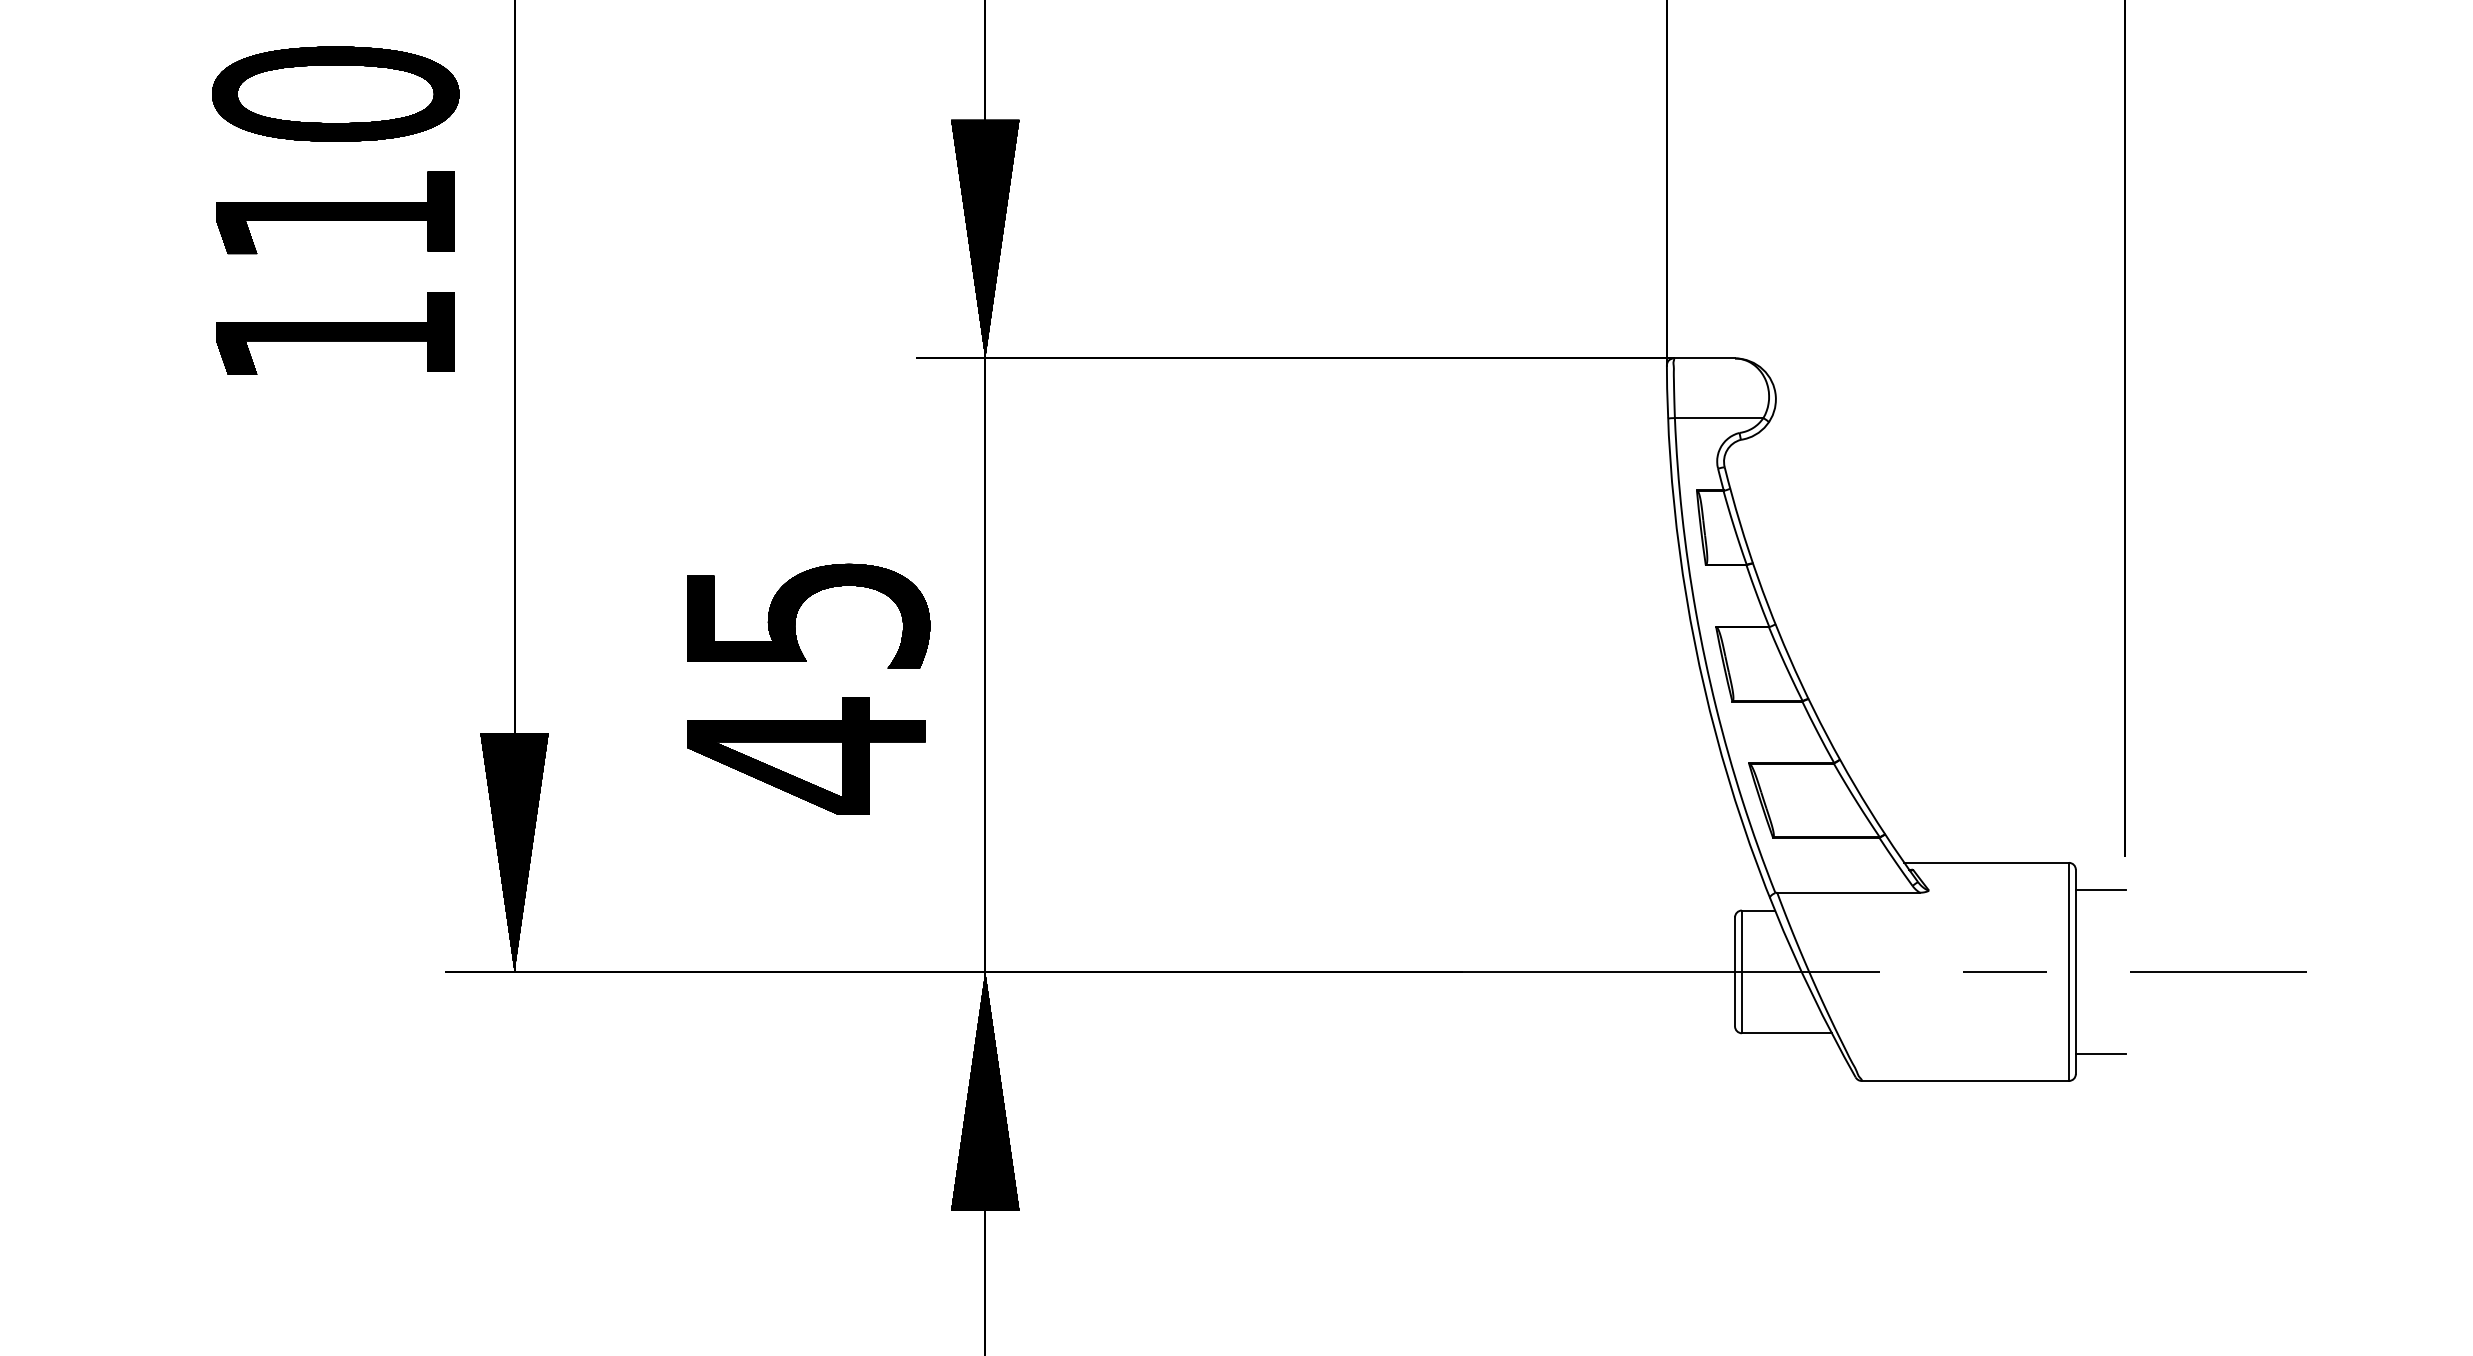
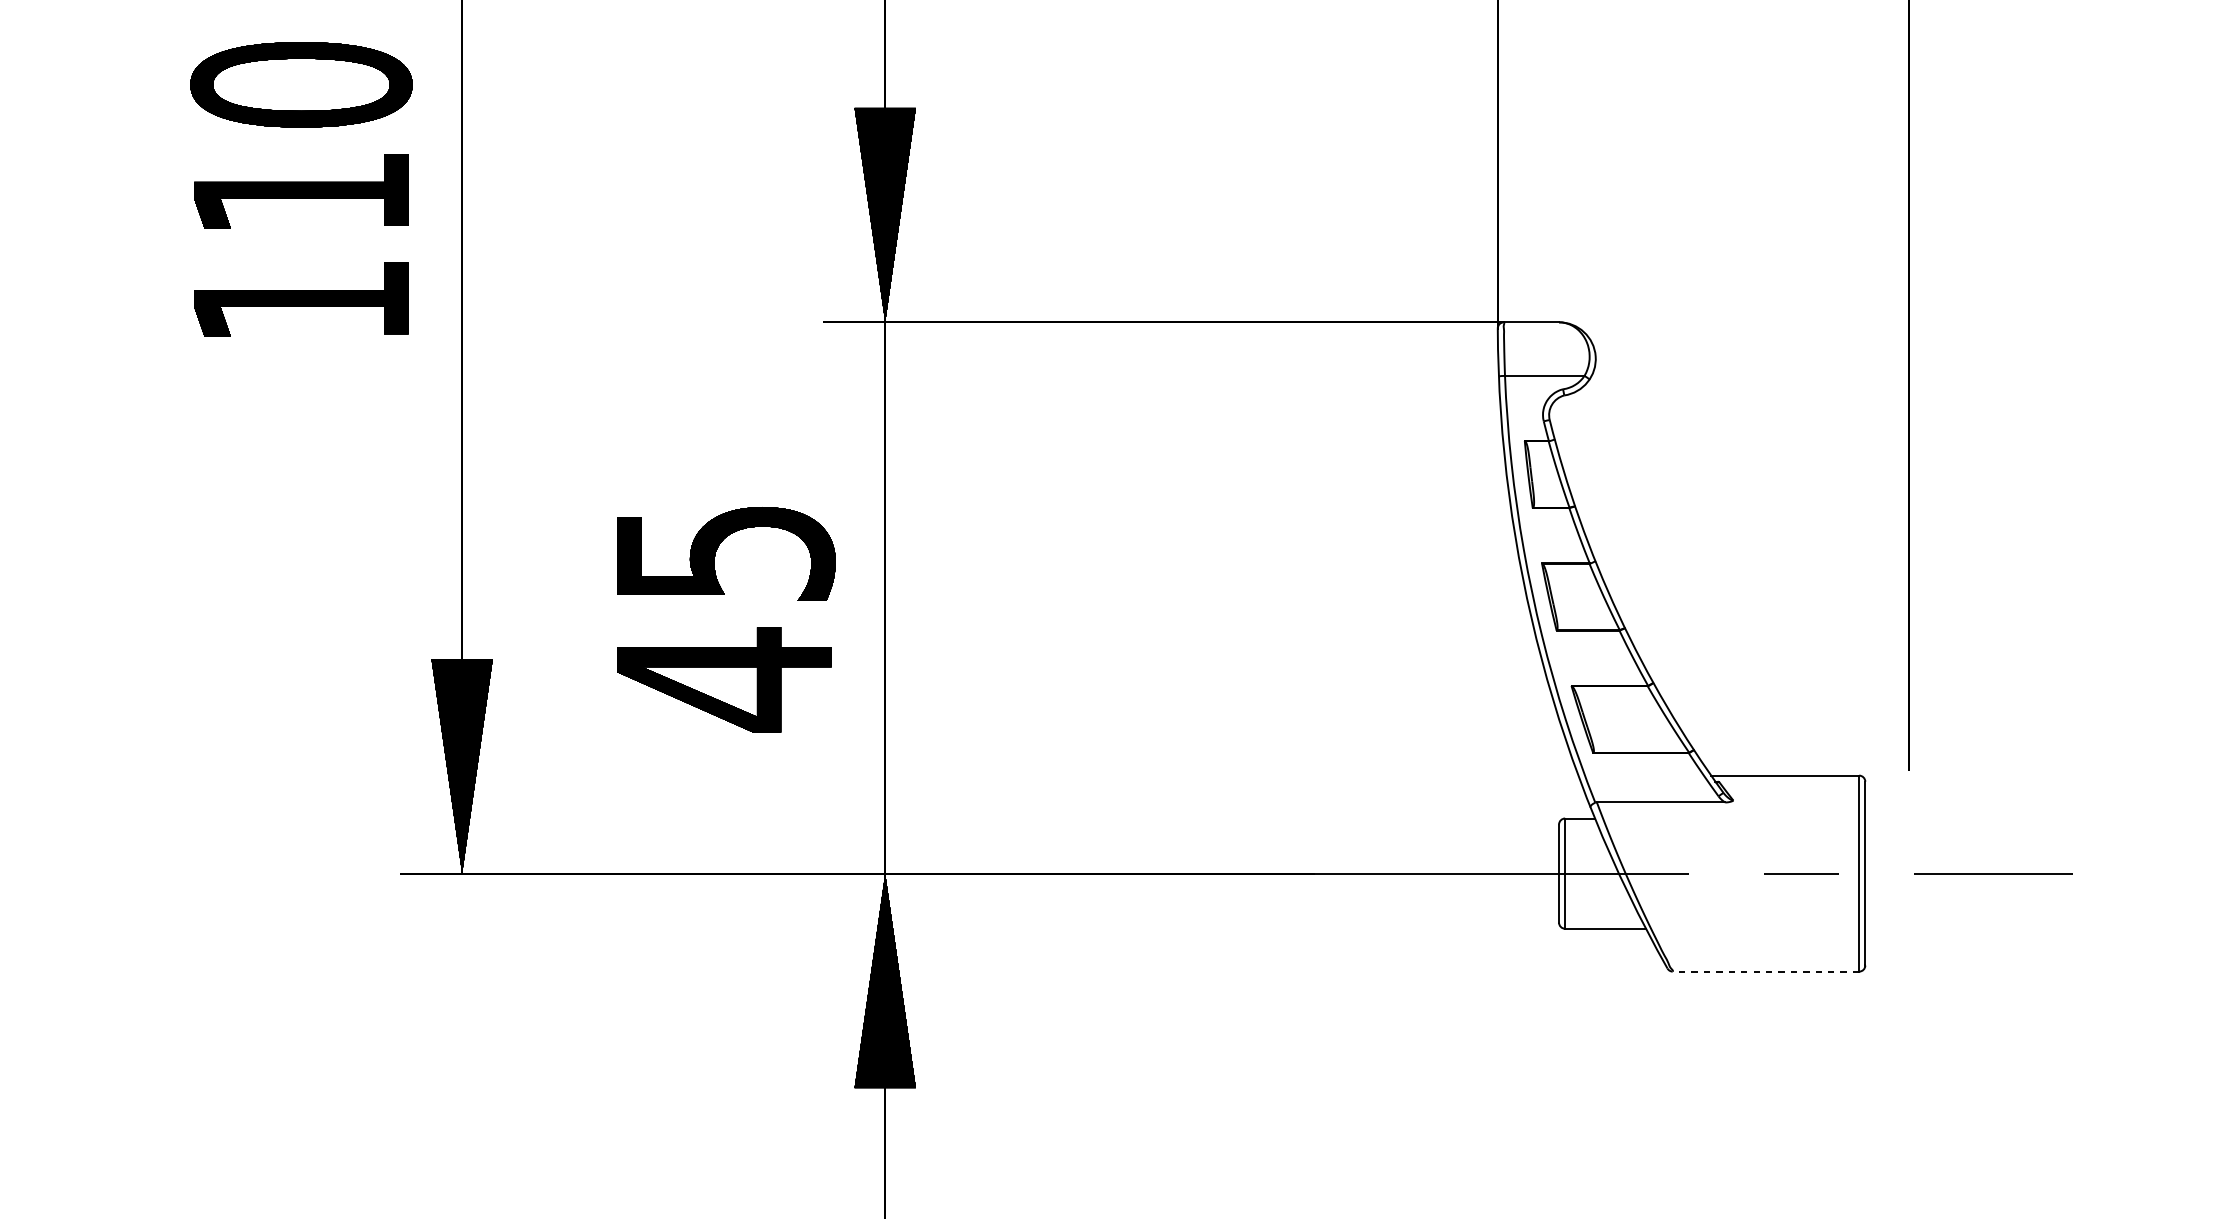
line: (2100, 890) -> (1887, 800), removed
line: (2100, 1053) -> (1887, 946), removed
line: (1965, 1080) -> (1766, 971), solid -> dashed

